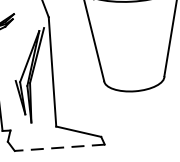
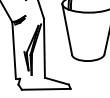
line: (58, 148) -> (45, 89), dashed -> solid

